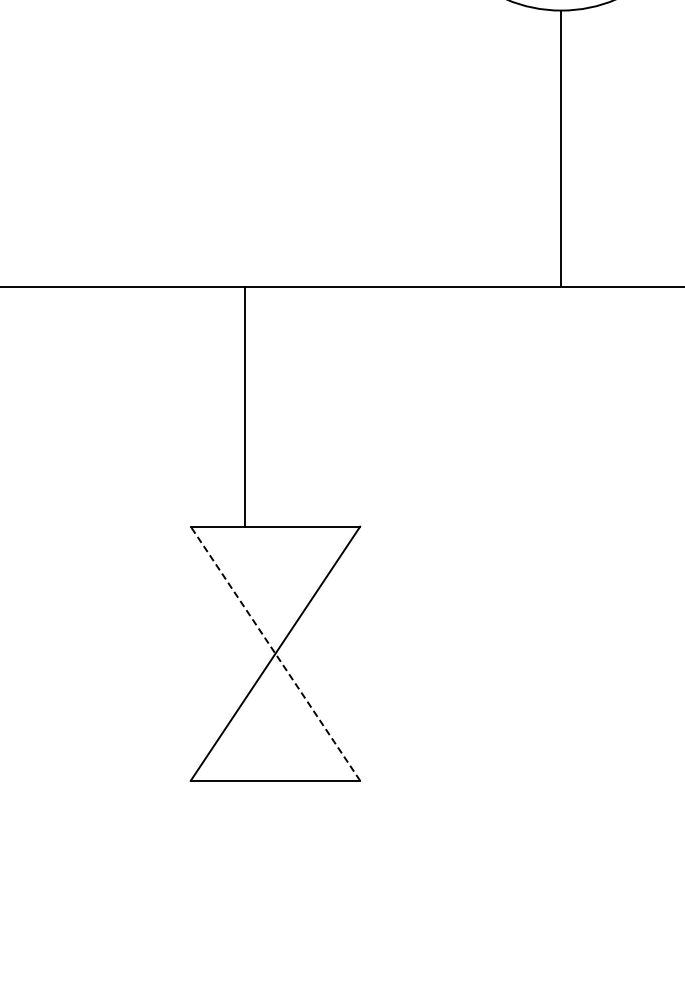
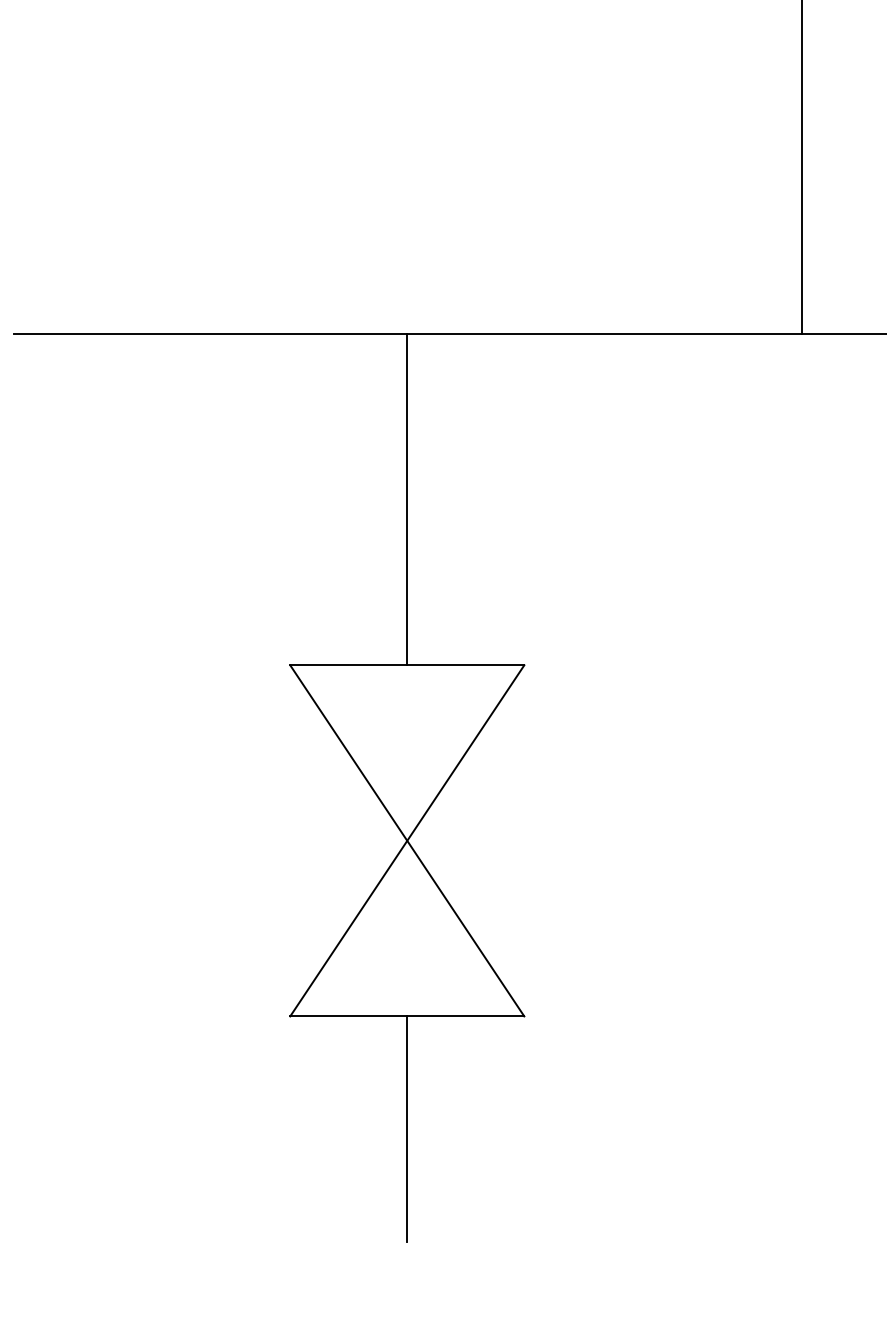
line: (245, 406) -> (407, 499), moved
line: (275, 653) -> (407, 840), dashed -> solid
line: (275, 862) -> (407, 1129), added

